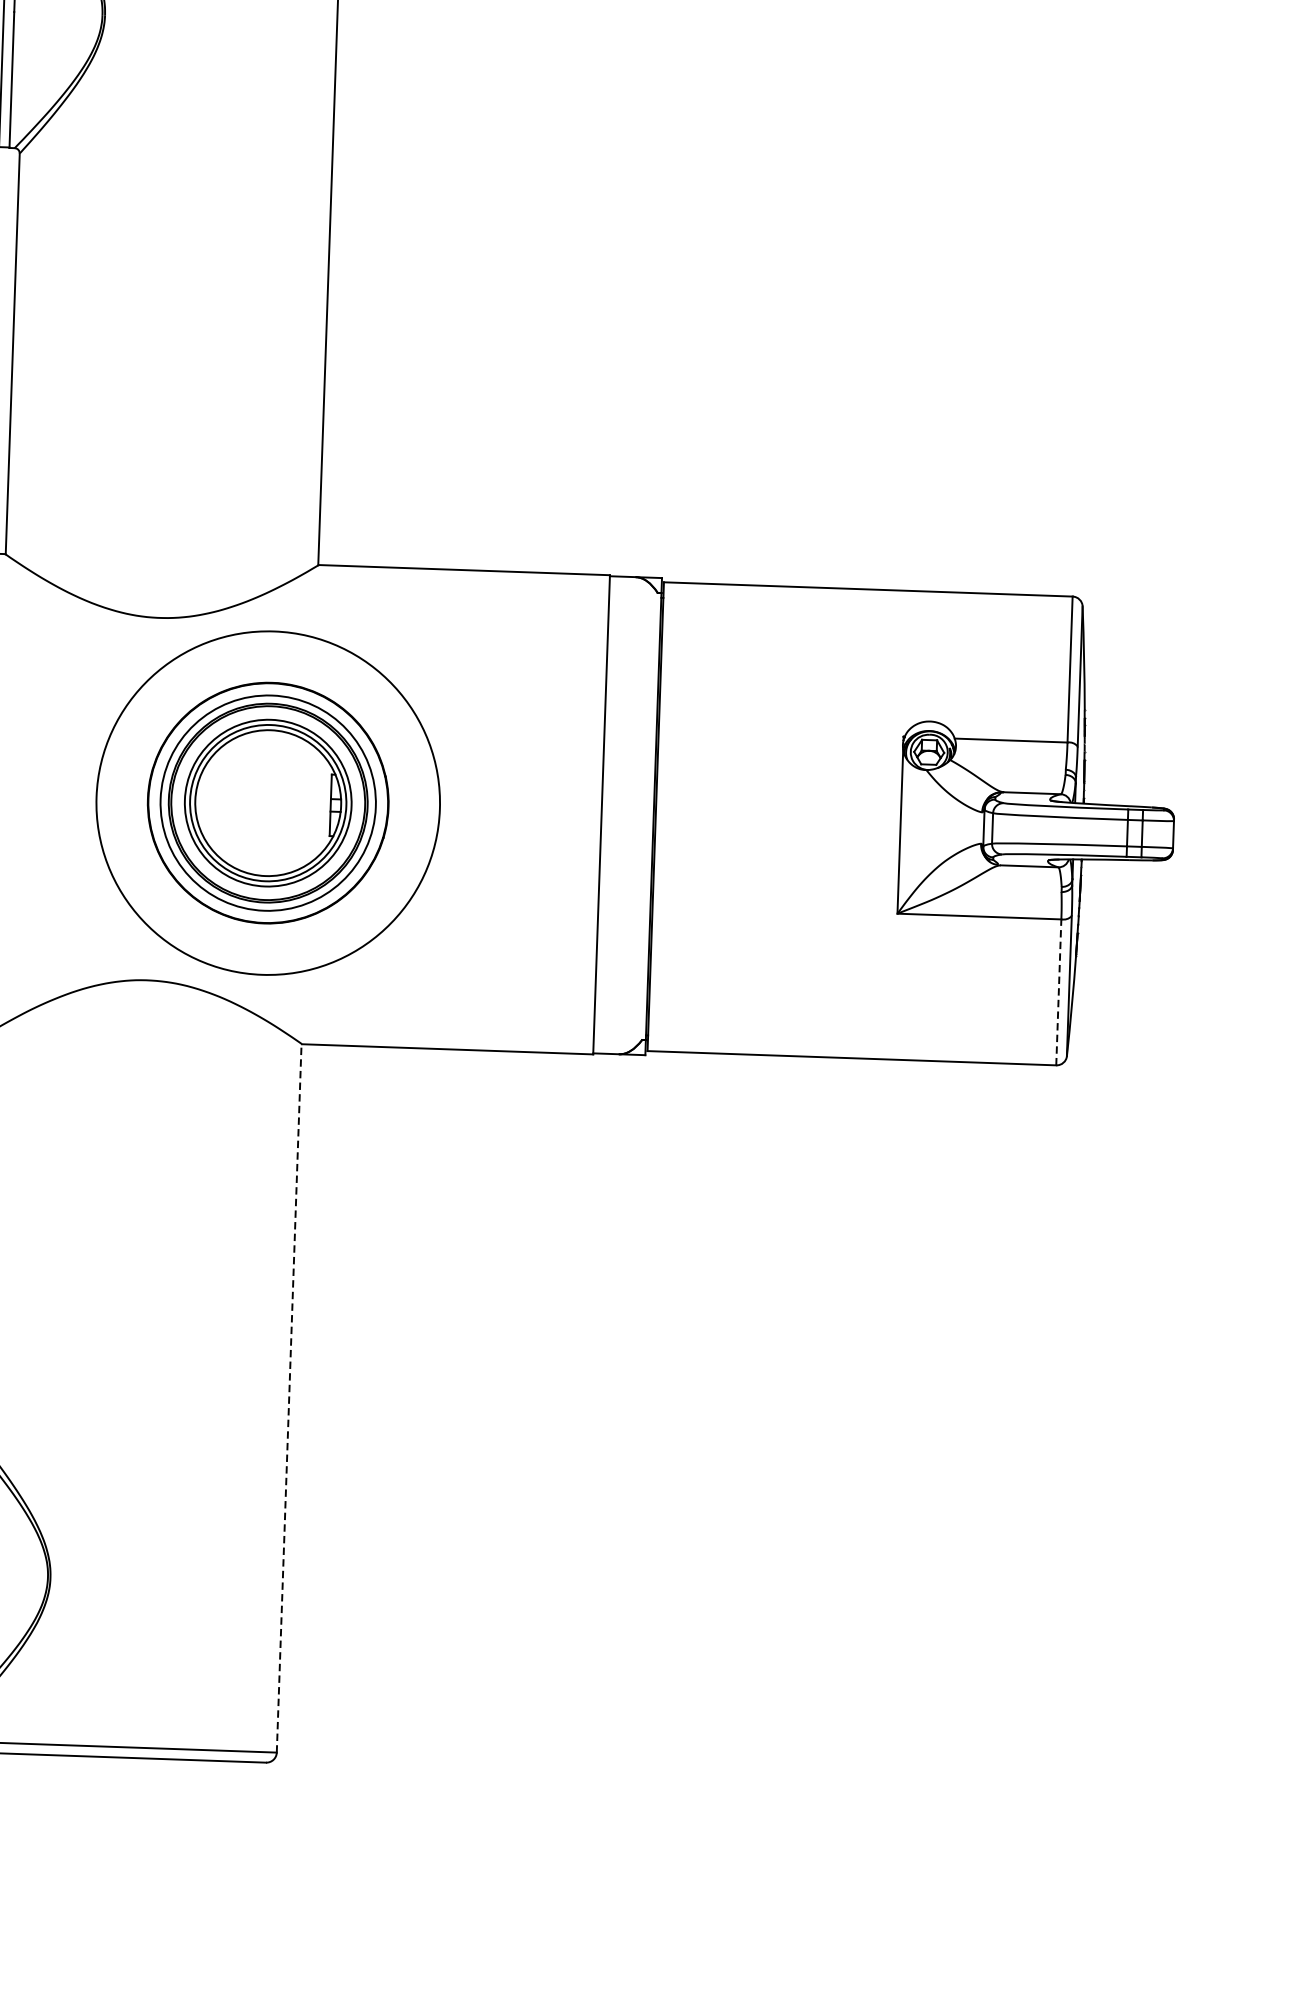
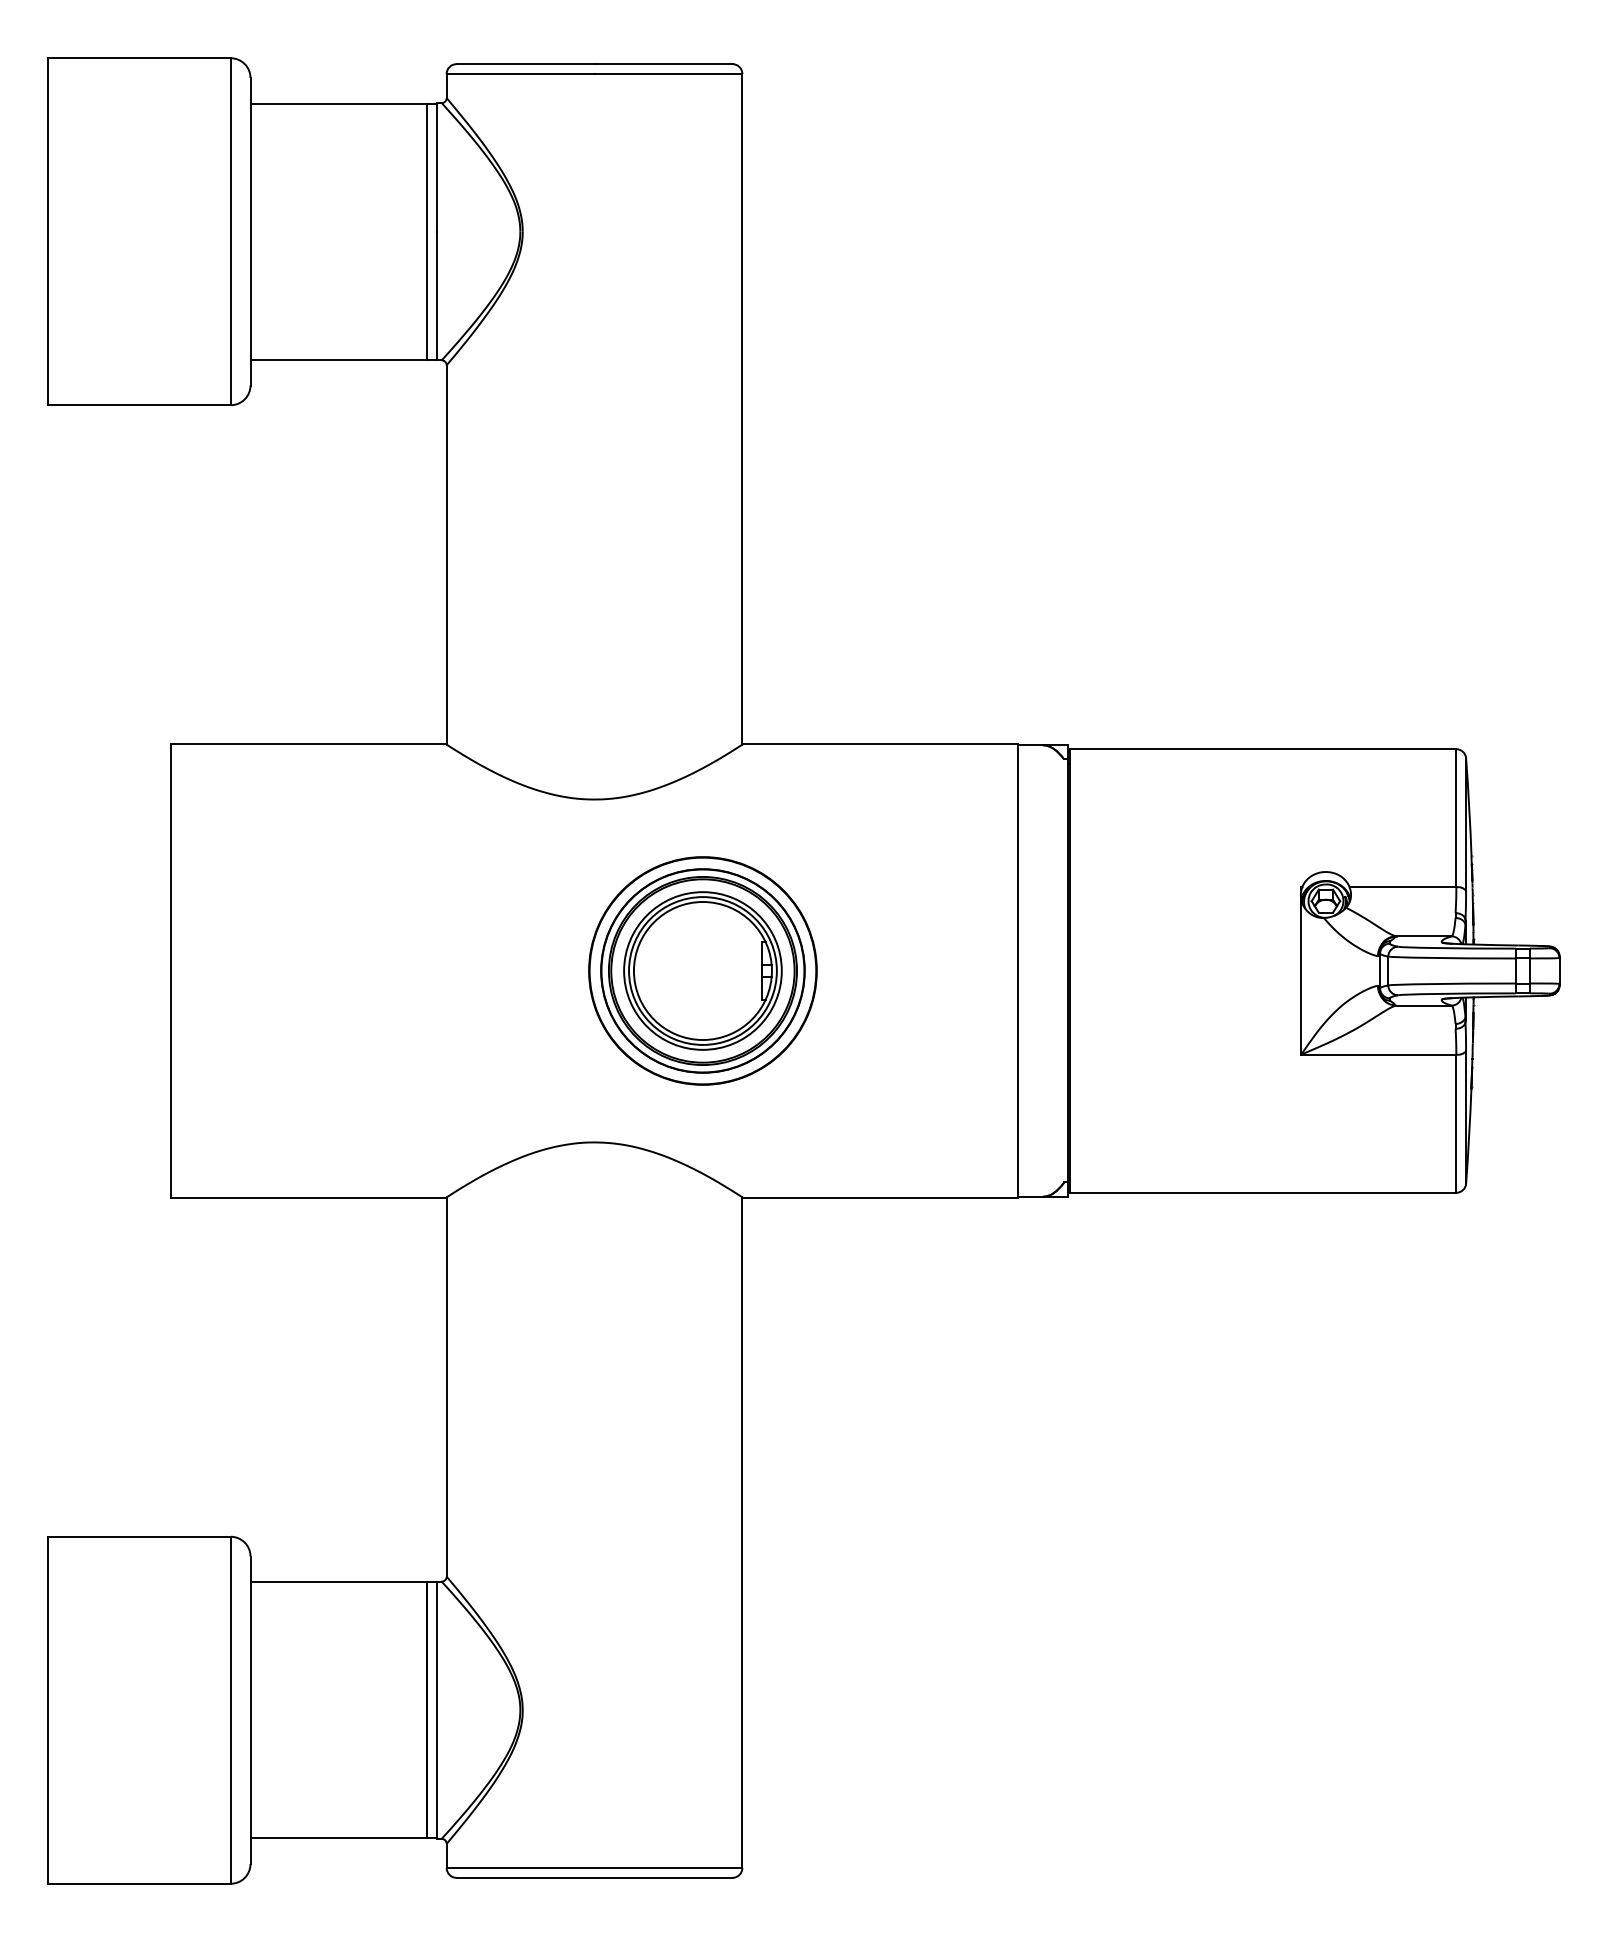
circle: (267, 802) -> (702, 970), size x0.62
line: (1059, 992) -> (1456, 1123), dashed -> solid
line: (289, 1398) -> (742, 1532), dashed -> solid

